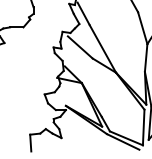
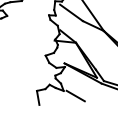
line: (75, 145) -> (76, 96), added

